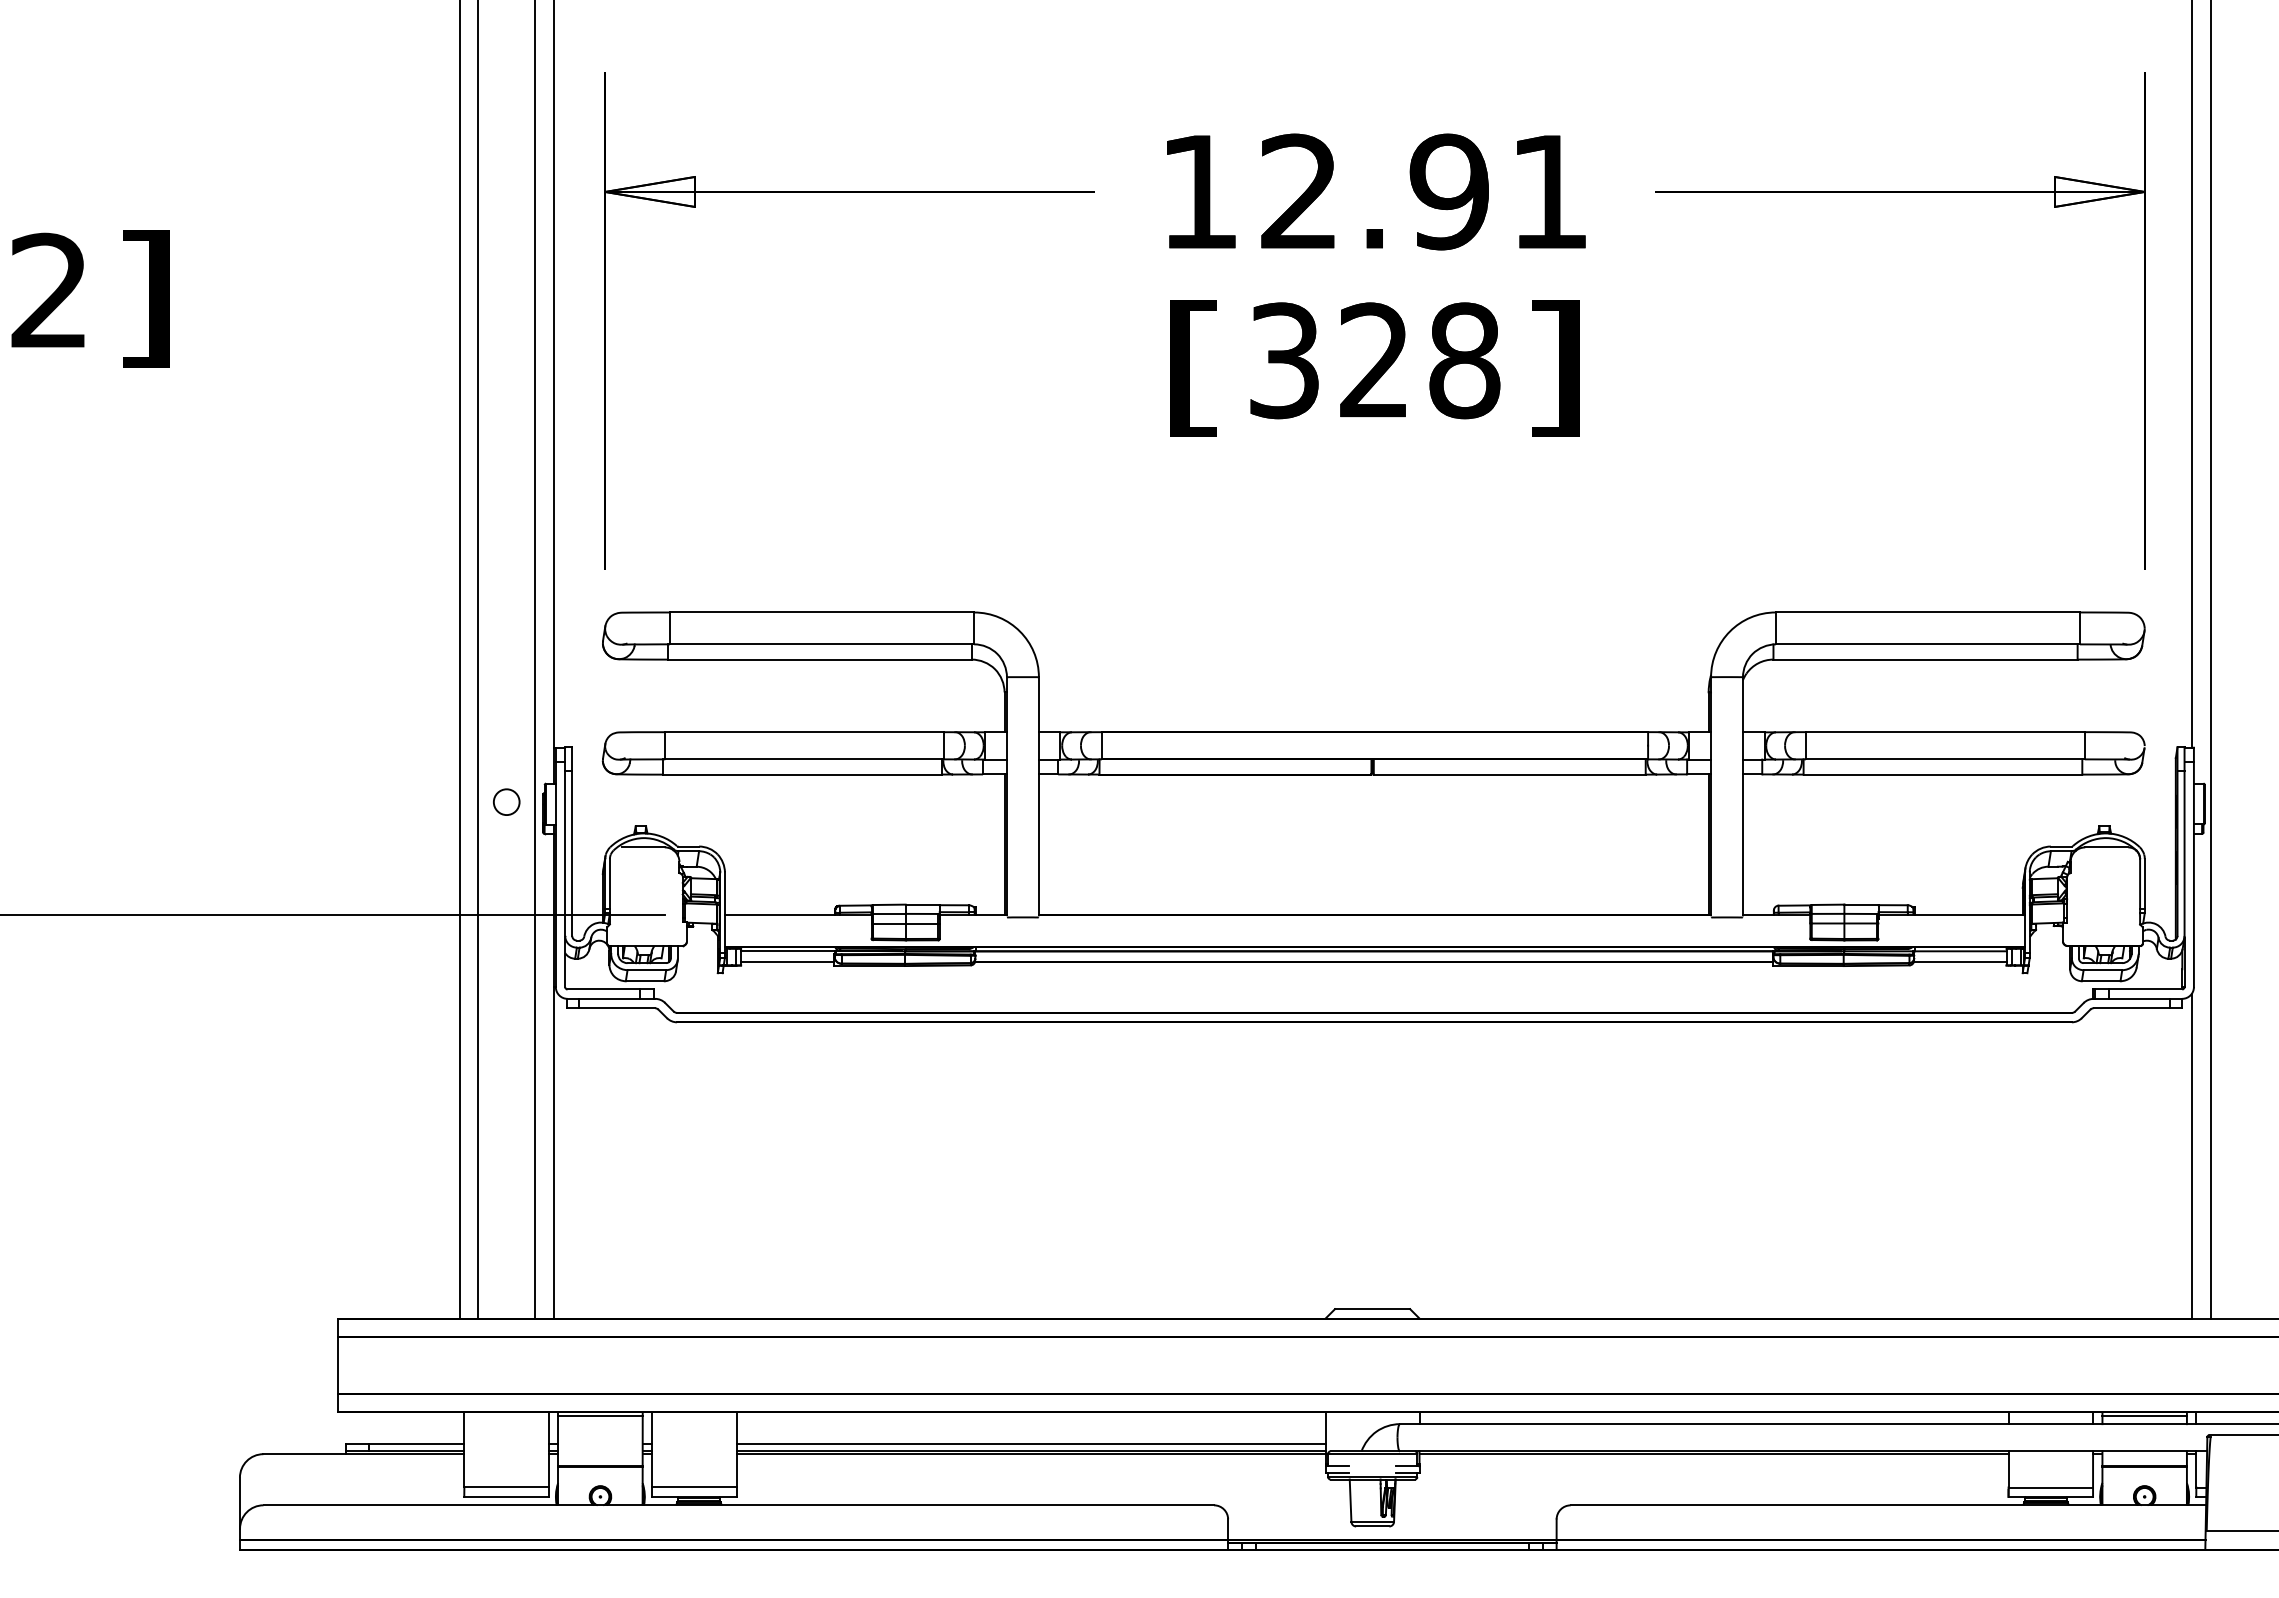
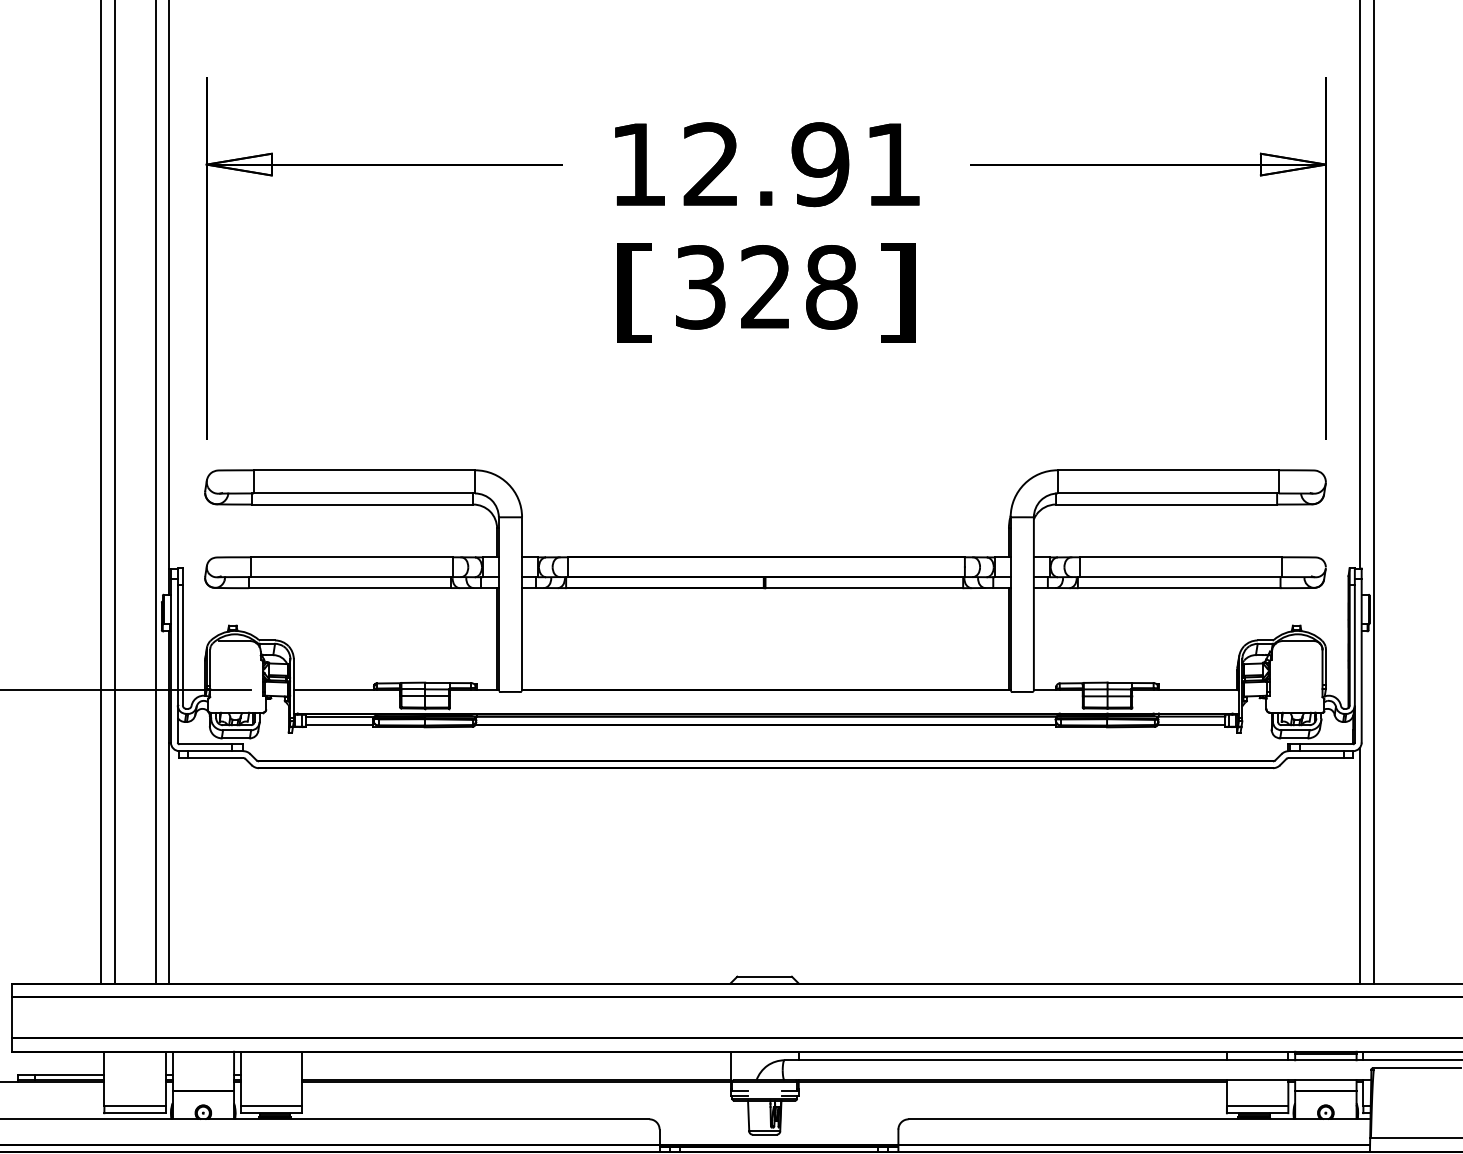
circle: (506, 801) -> (135, 607), removed
line: (600, 1415) -> (203, 1054), removed
line: (1030, 1444) -> (515, 1075), removed

